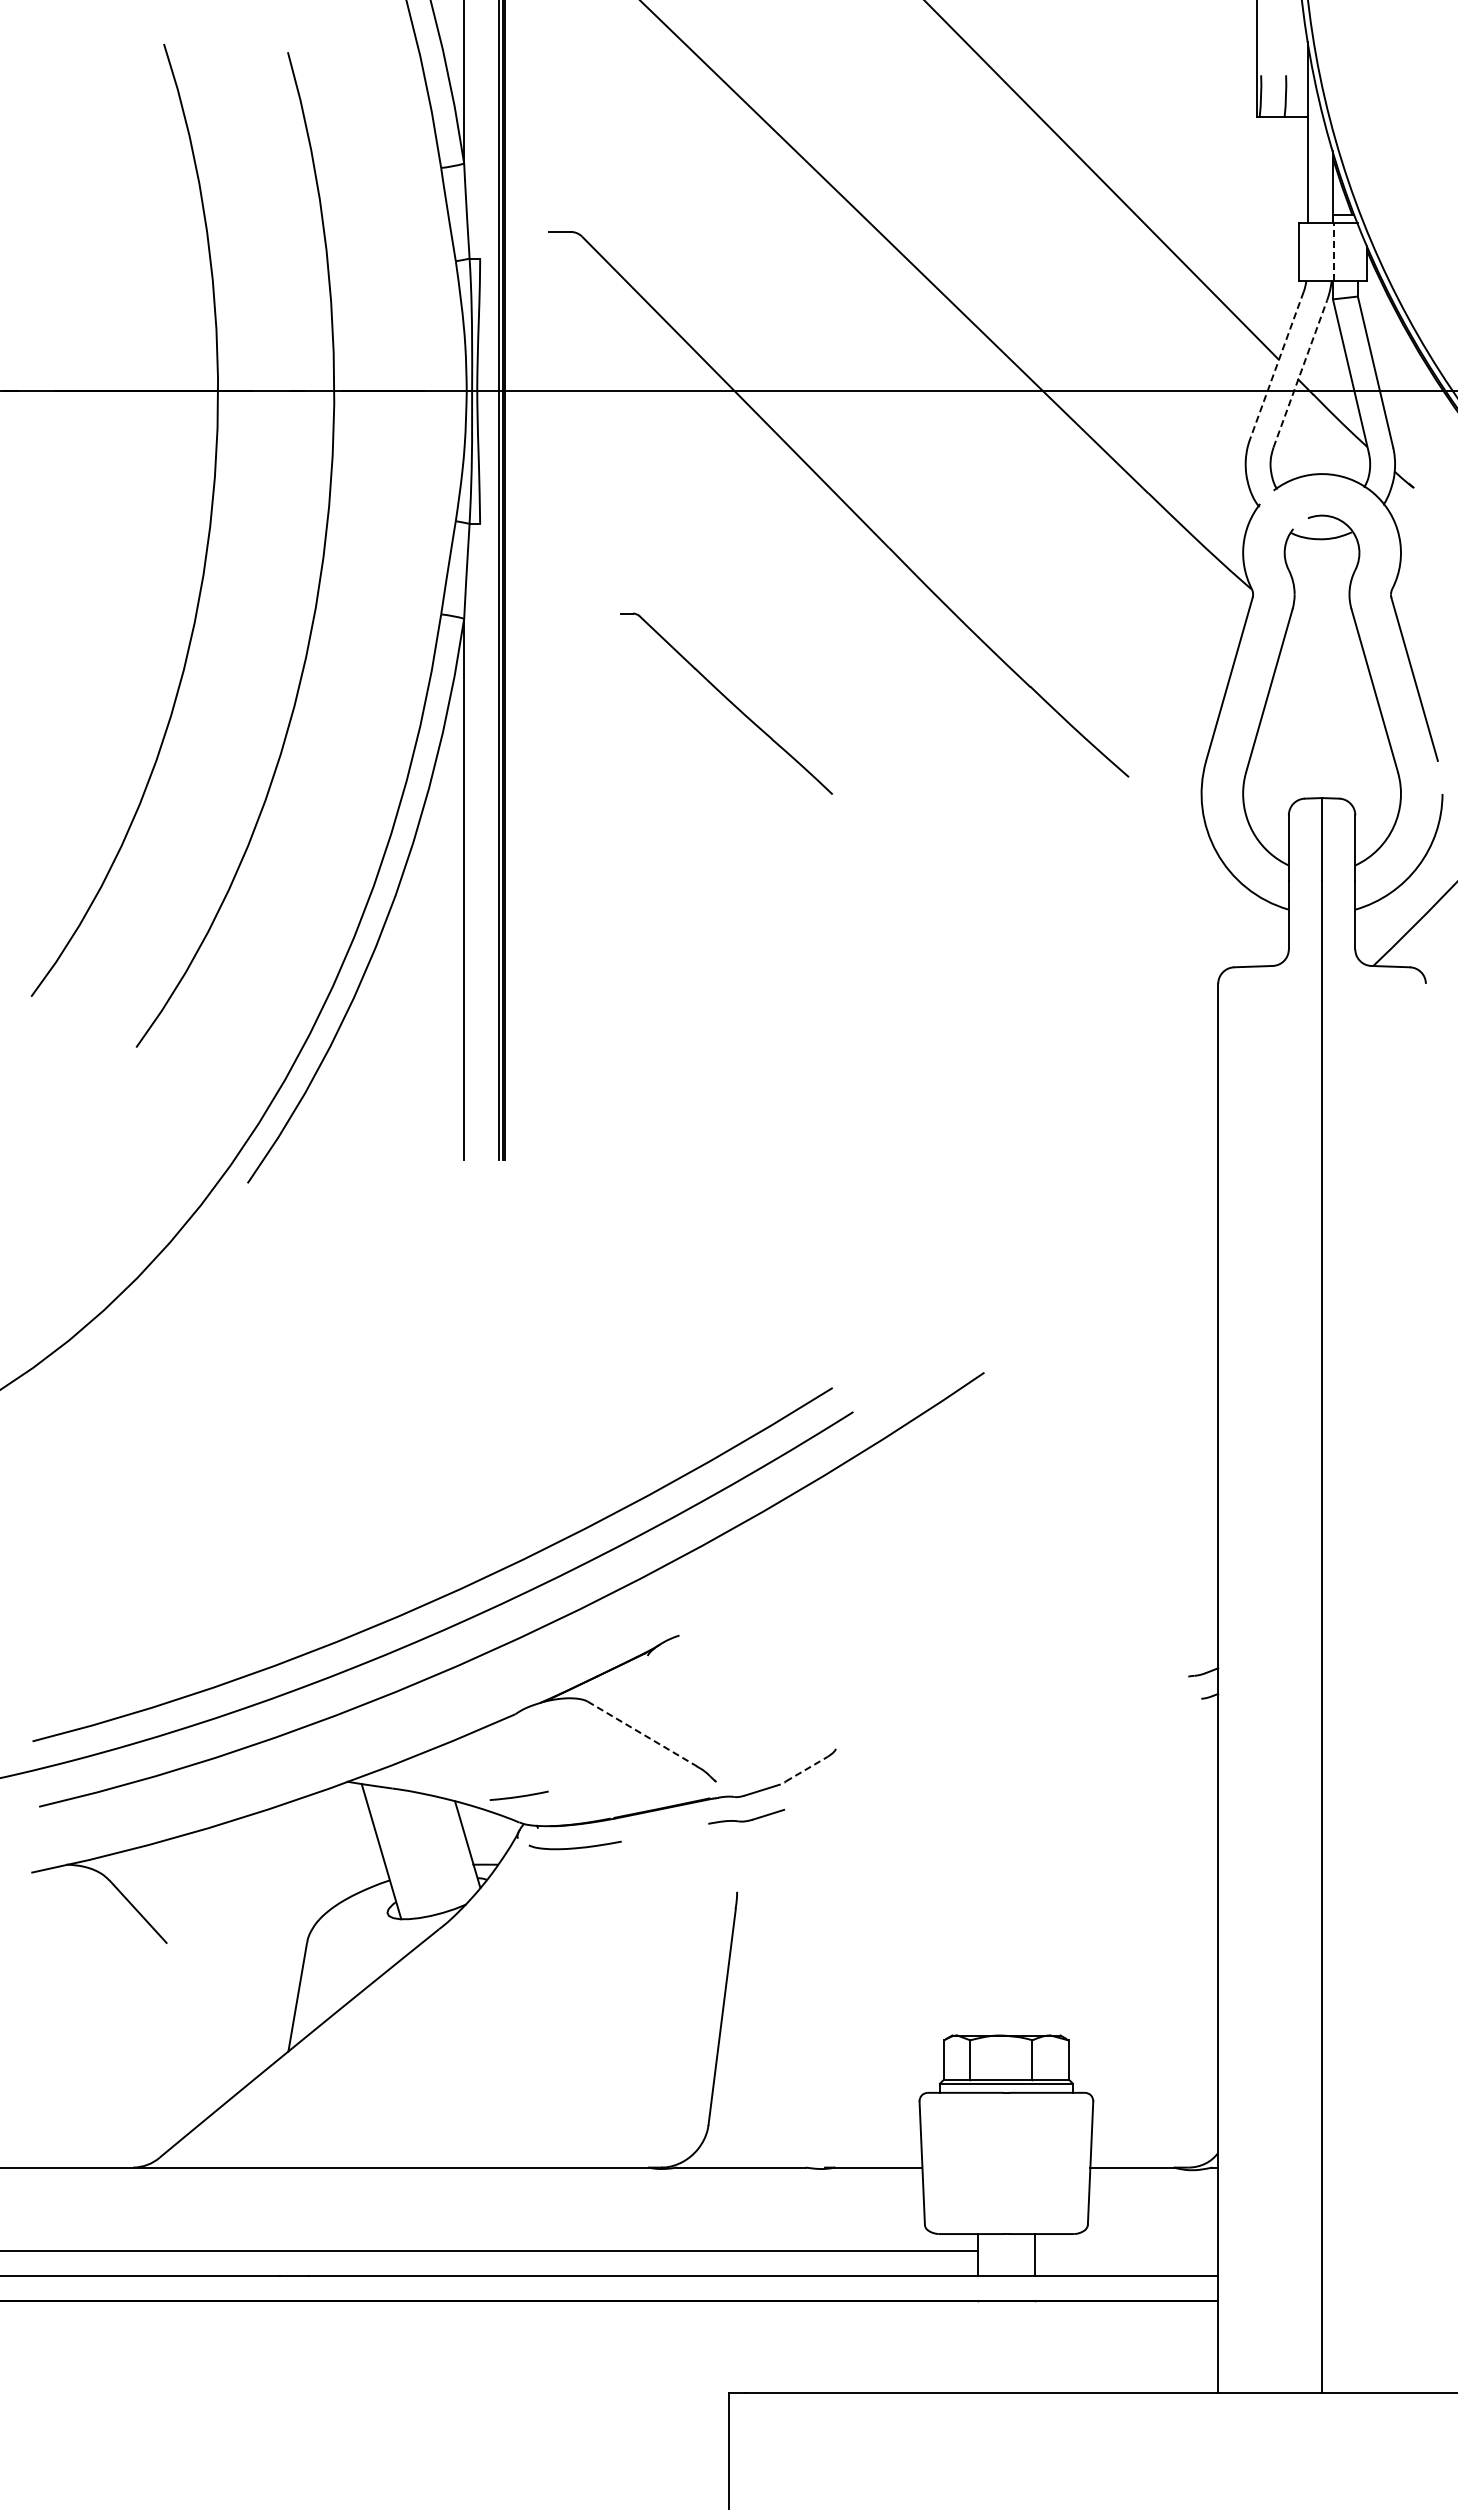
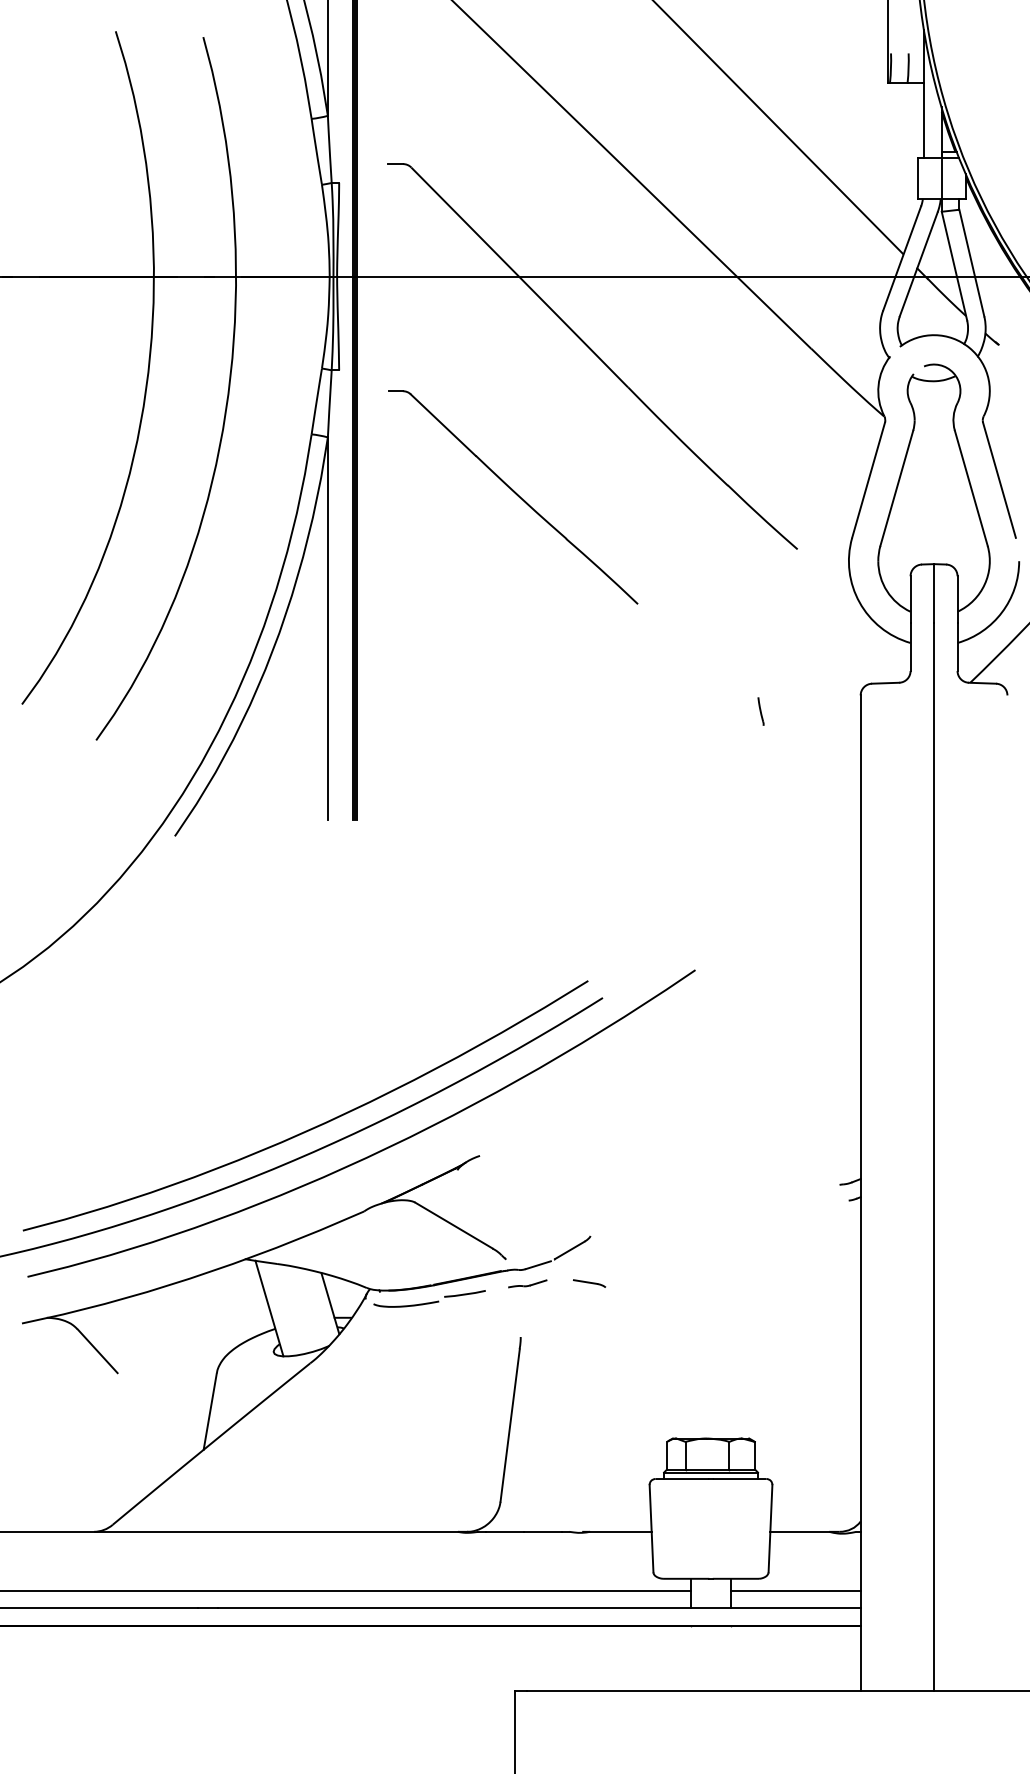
line: (1333, 251) -> (942, 177), dashed -> solid
line: (1276, 365) -> (901, 258), dashed -> solid
line: (1300, 373) -> (918, 264), dashed -> solid
part: (726, 703) -> (513, 497), size x1.67
line: (1076, 1006) -> (760, 711), added
line: (642, 1734) -> (453, 1225), dashed -> solid
line: (807, 1768) -> (570, 1249), dashed -> solid
arc: (519, 1795) -> (465, 1293), moved
part: (746, 1816) -> (527, 1283), size x0.71
part: (834, 1816) -> (589, 1283), added
line: (1126, 2250) -> (795, 1590), added

